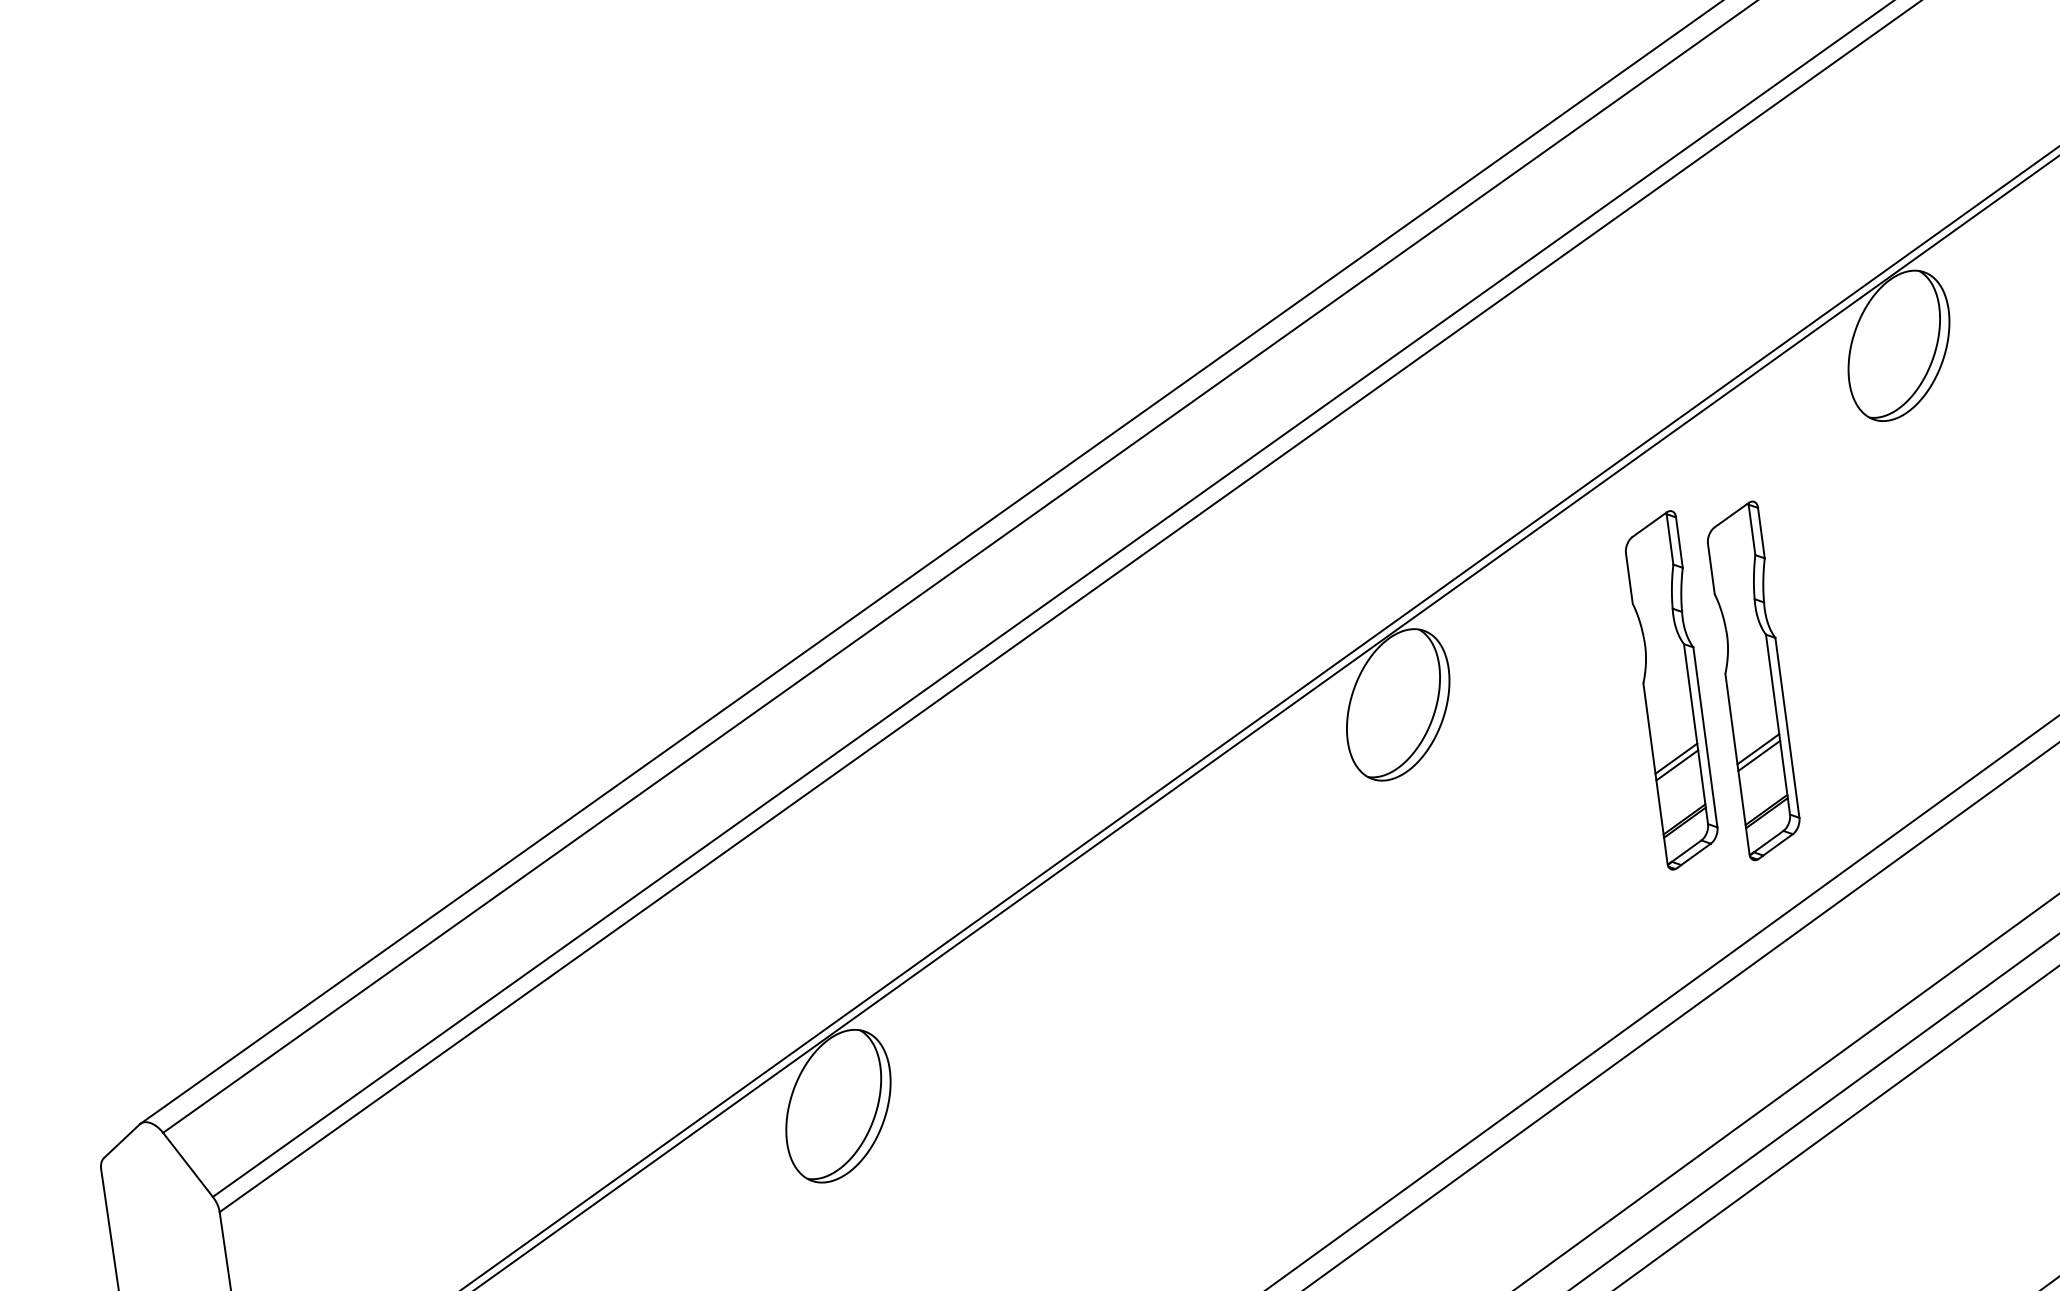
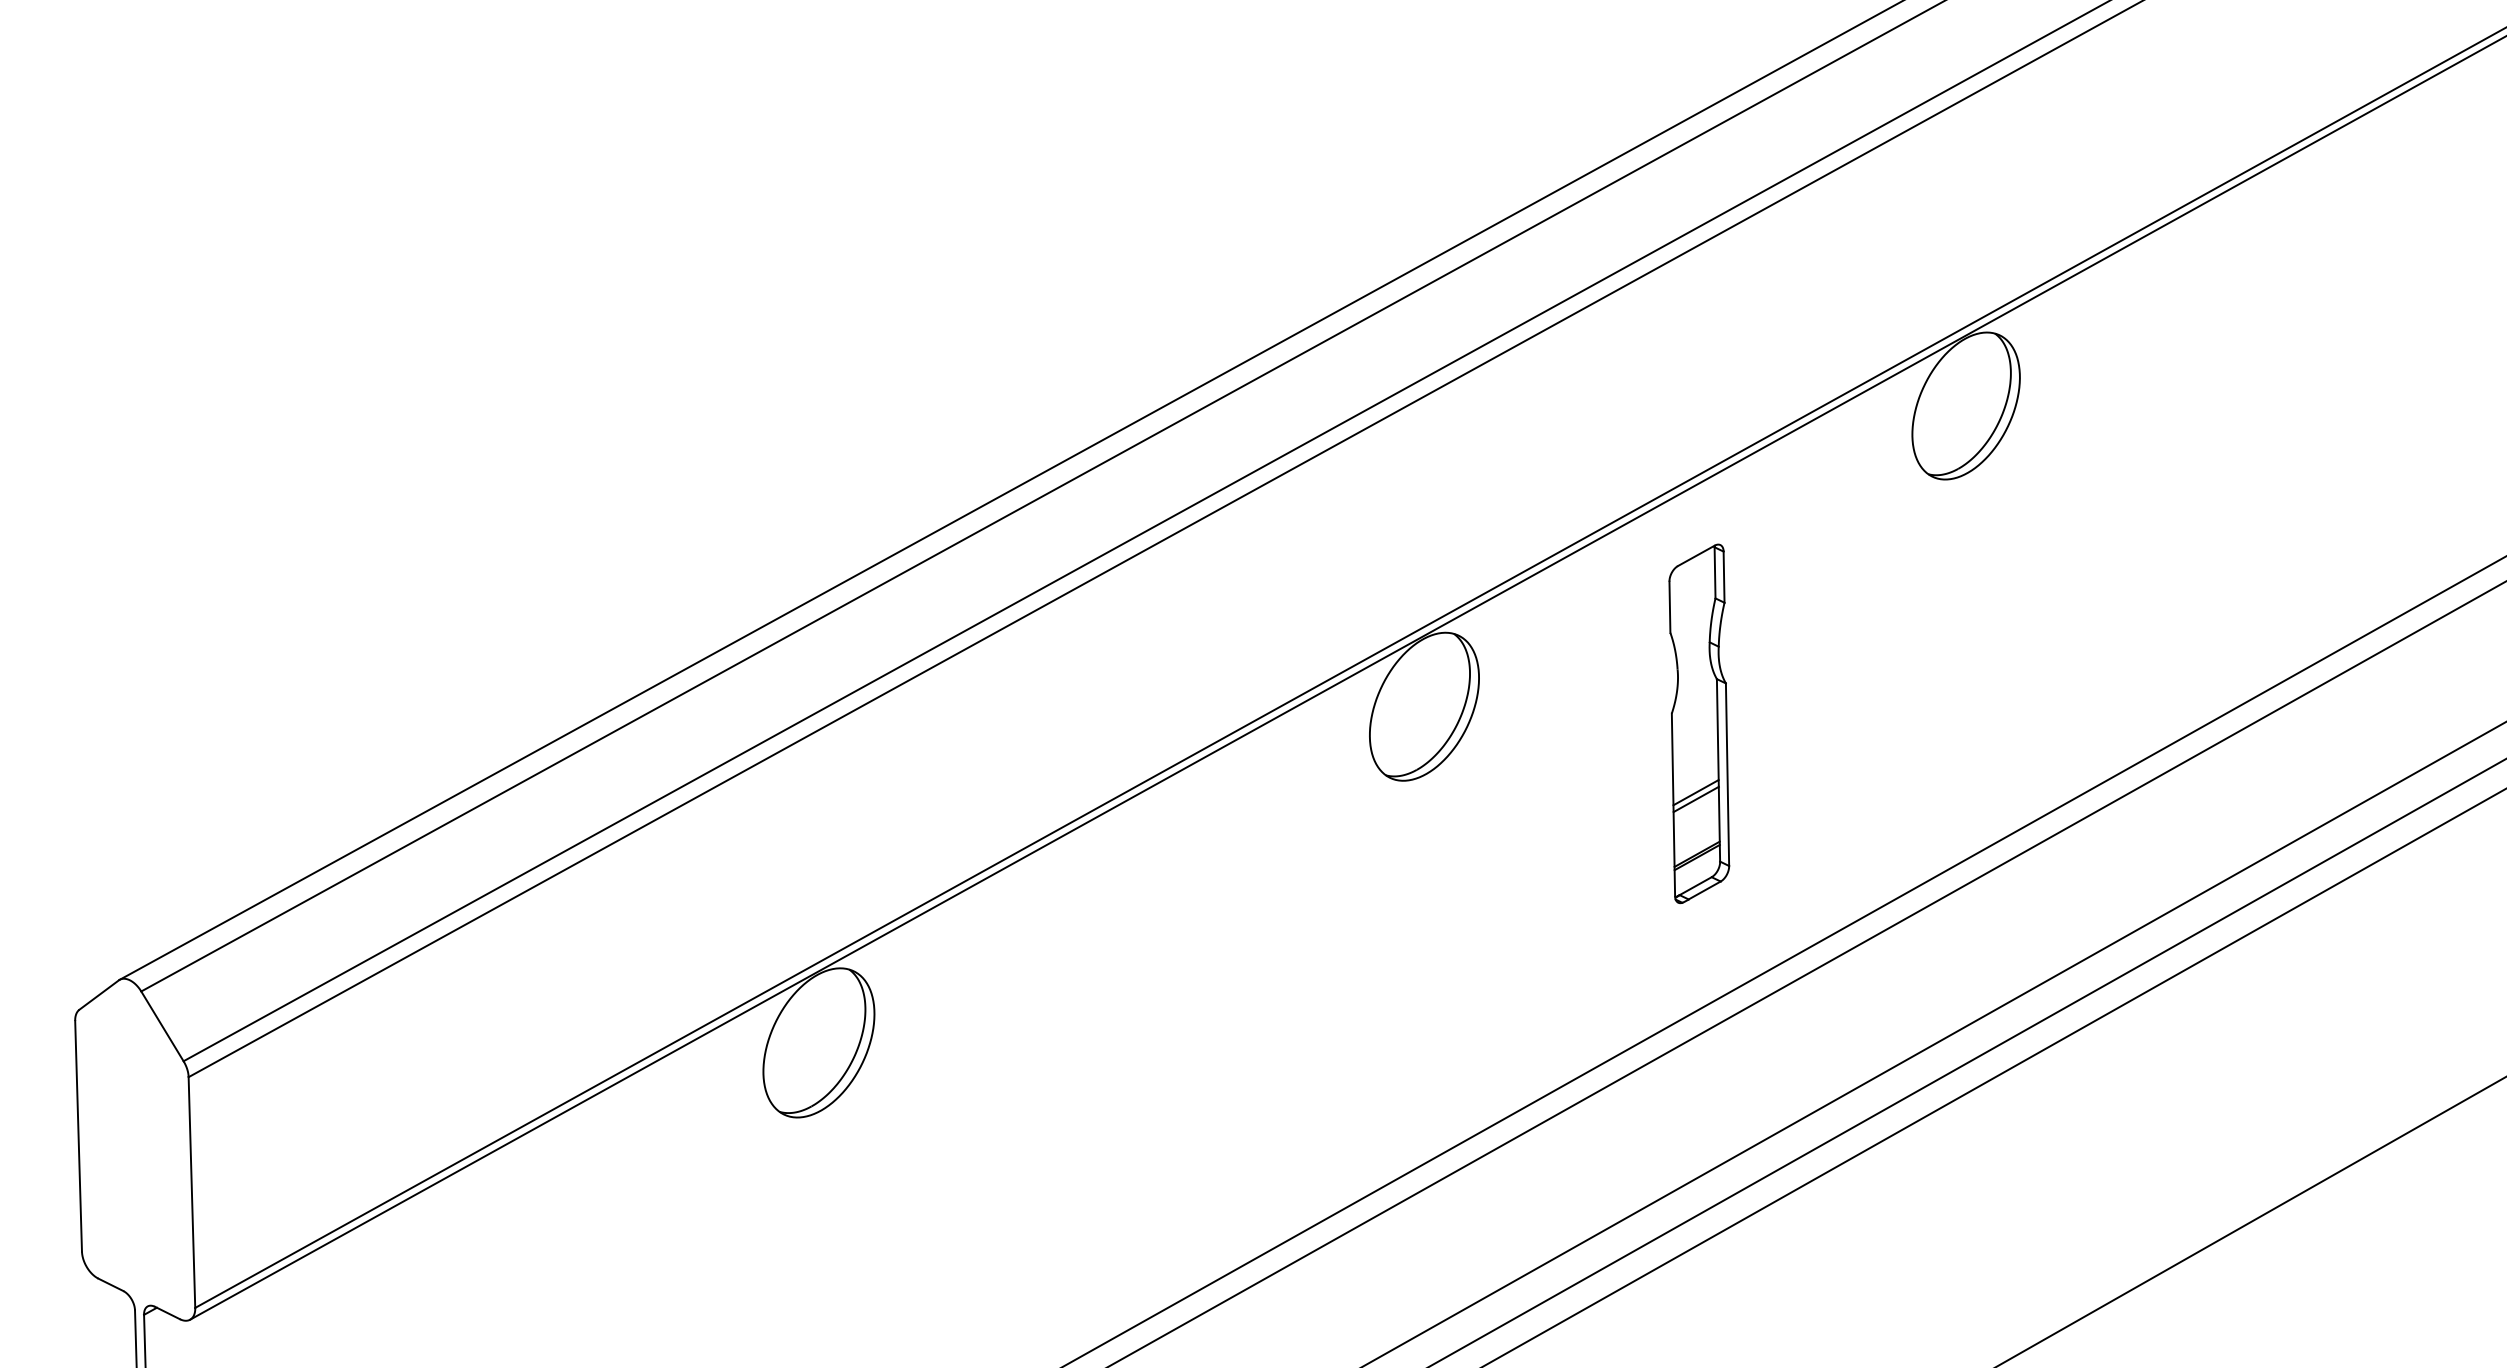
part: (1753, 680) -> (1782, 723), removed

